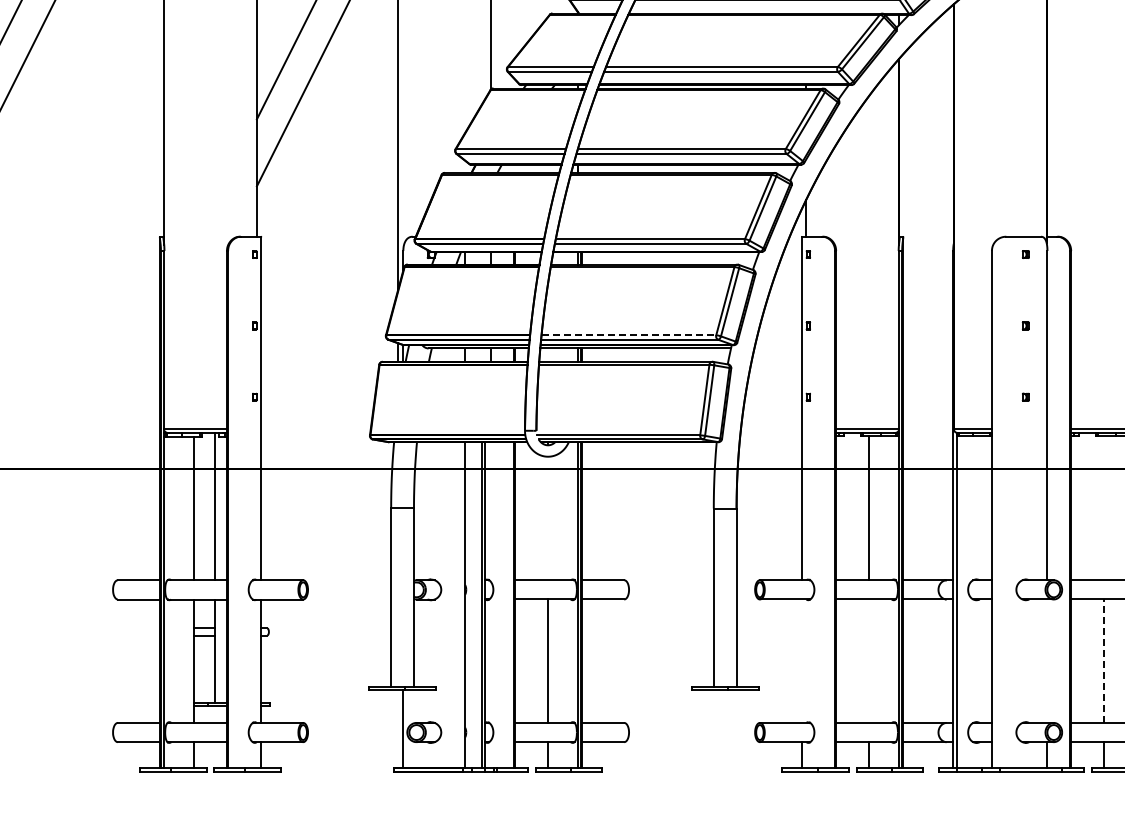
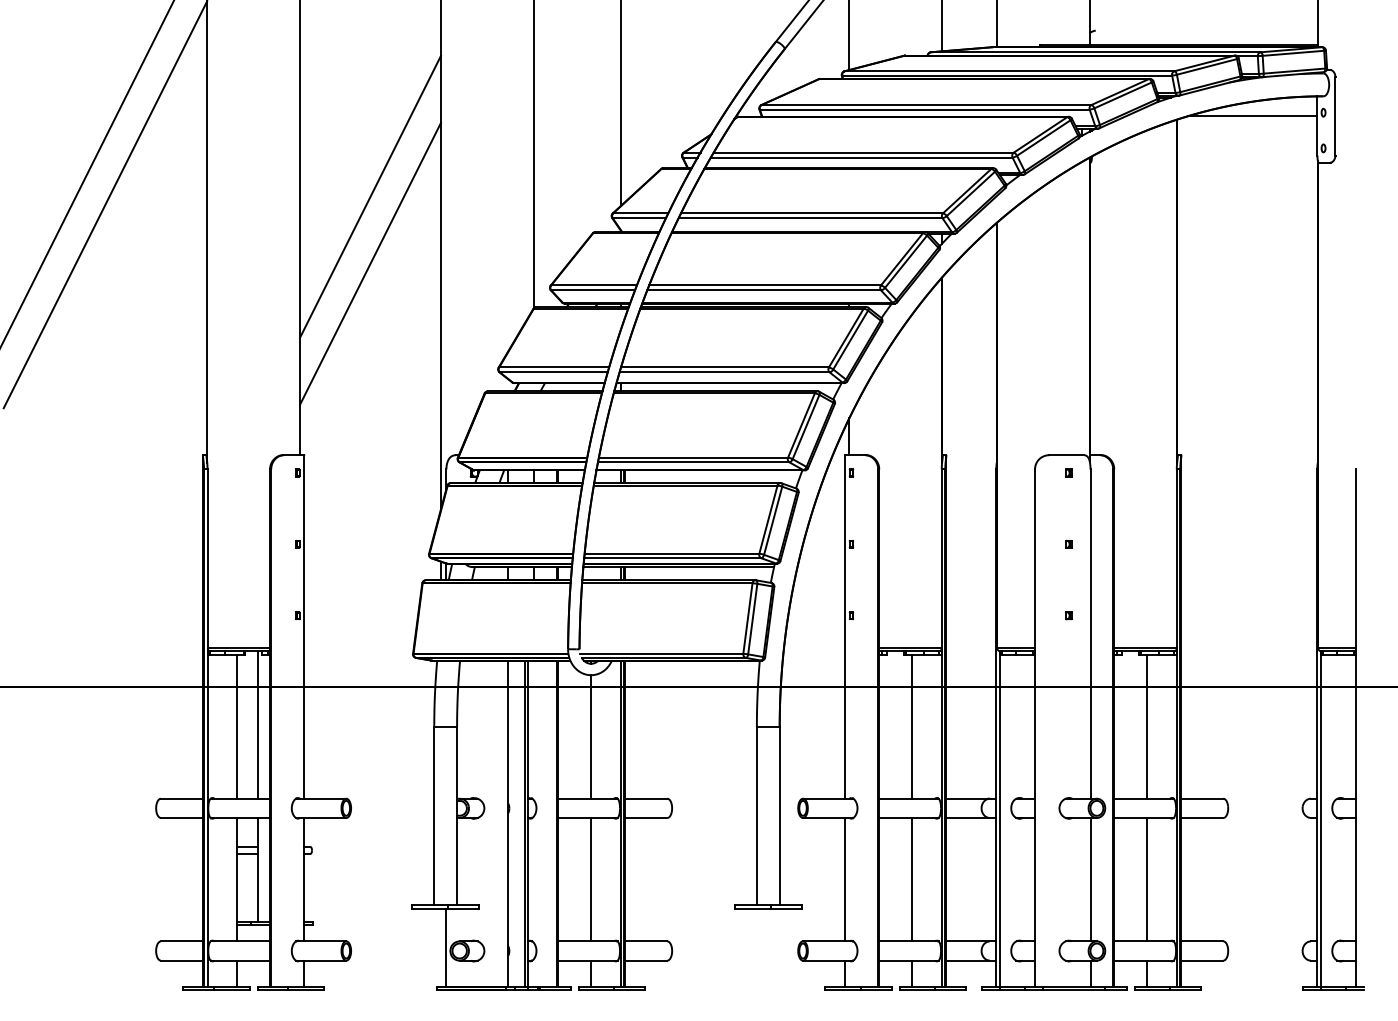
line: (629, 335) -> (672, 553), dashed -> solid
line: (1104, 508) -> (1147, 726), added
line: (548, 518) -> (591, 736), added
line: (802, 661) -> (845, 879), added
line: (869, 661) -> (912, 879), added
line: (1047, 661) -> (1090, 879), added
line: (1104, 661) -> (1147, 879), dashed -> solid

